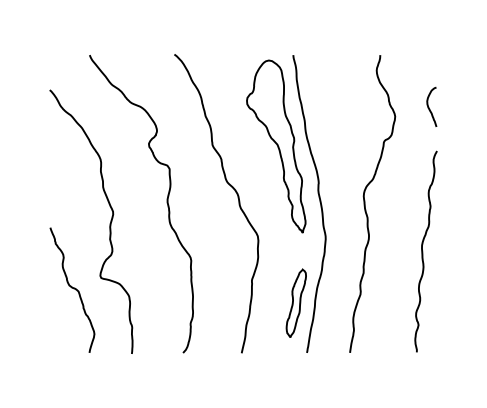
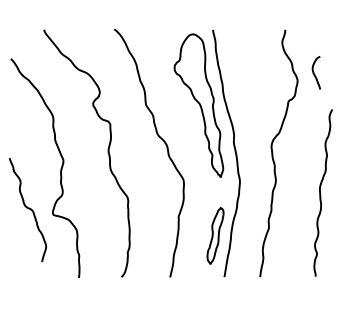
curve: (429, 107) -> (314, 73), moved
curve: (72, 288) -> (27, 208), moved

